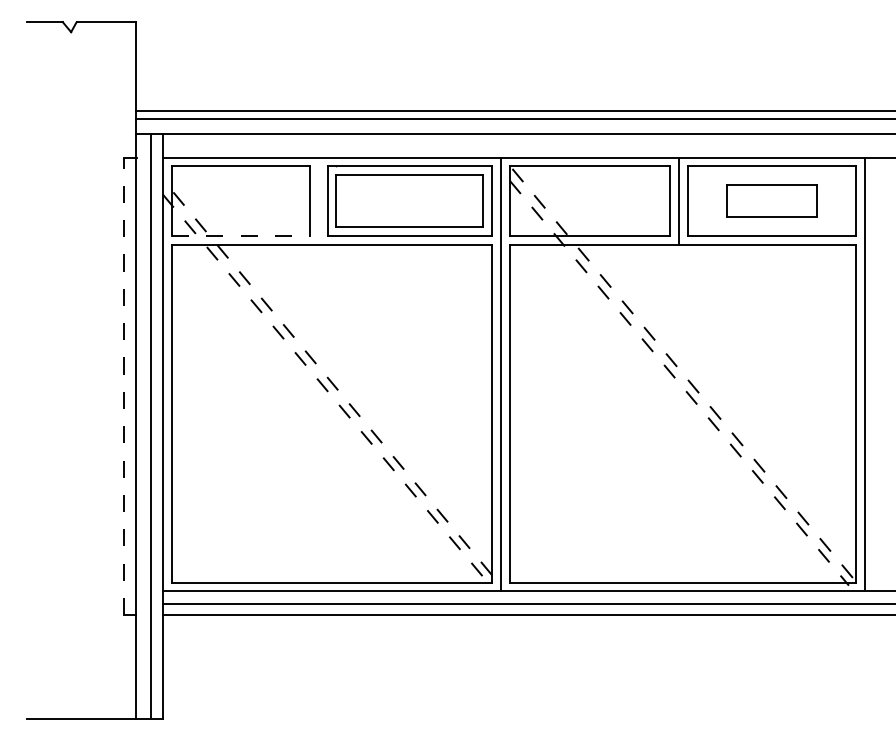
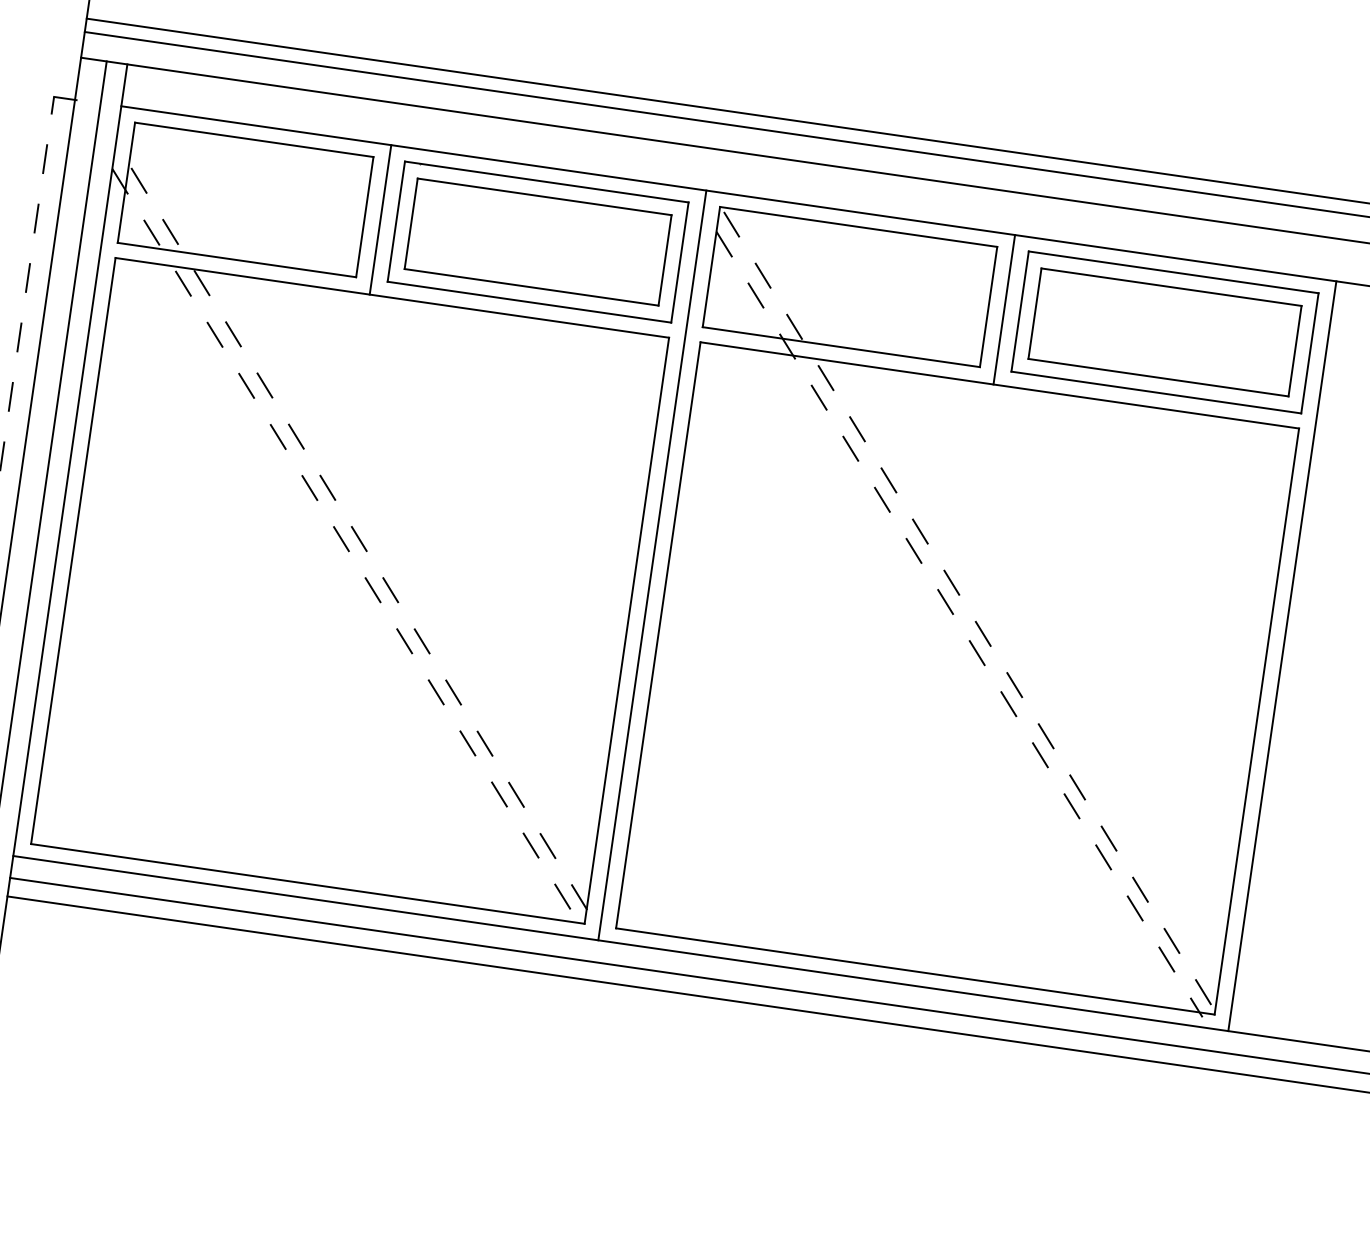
part: (771, 200) -> (1164, 331), size x1.67
line: (318, 201) -> (380, 219), added
line: (240, 235) -> (236, 259), dashed -> solid

